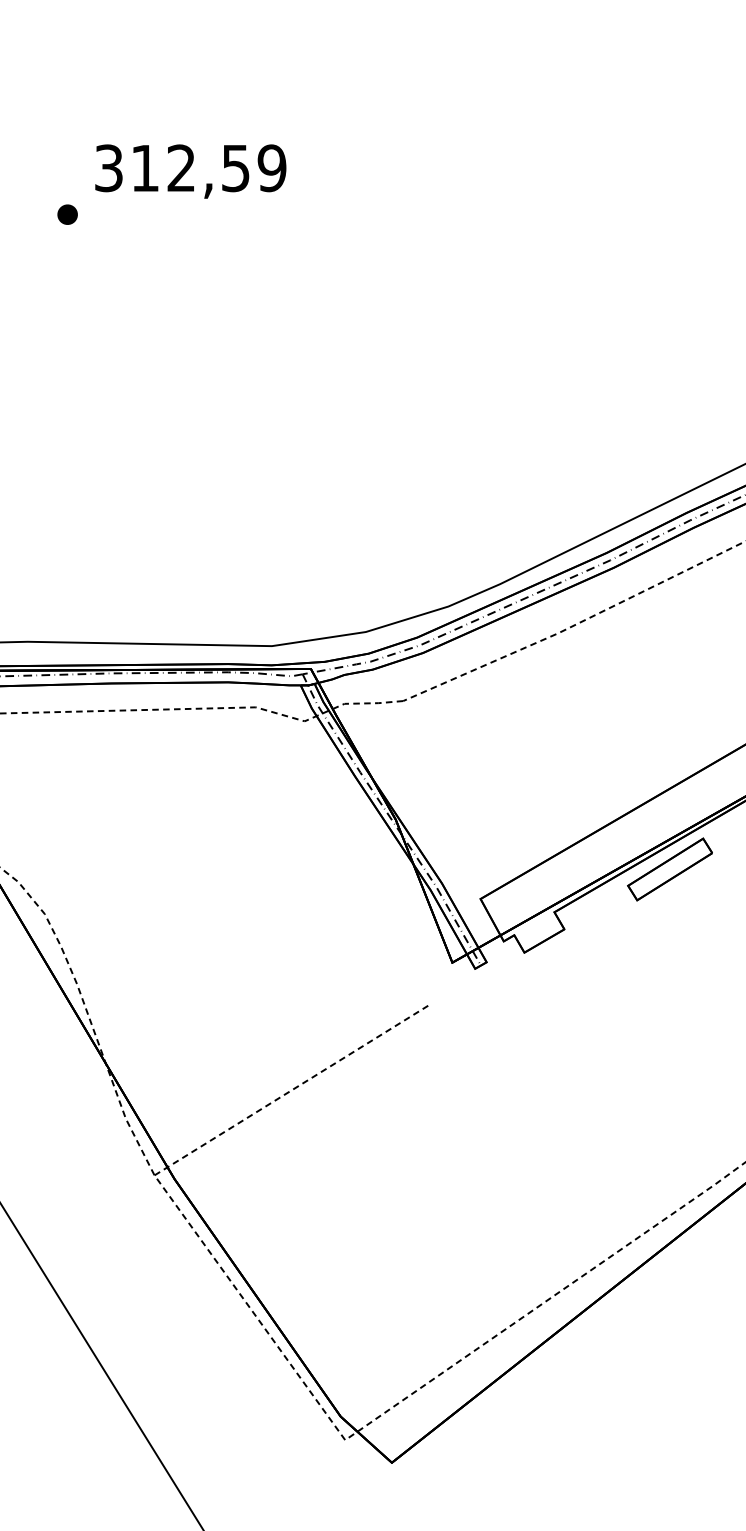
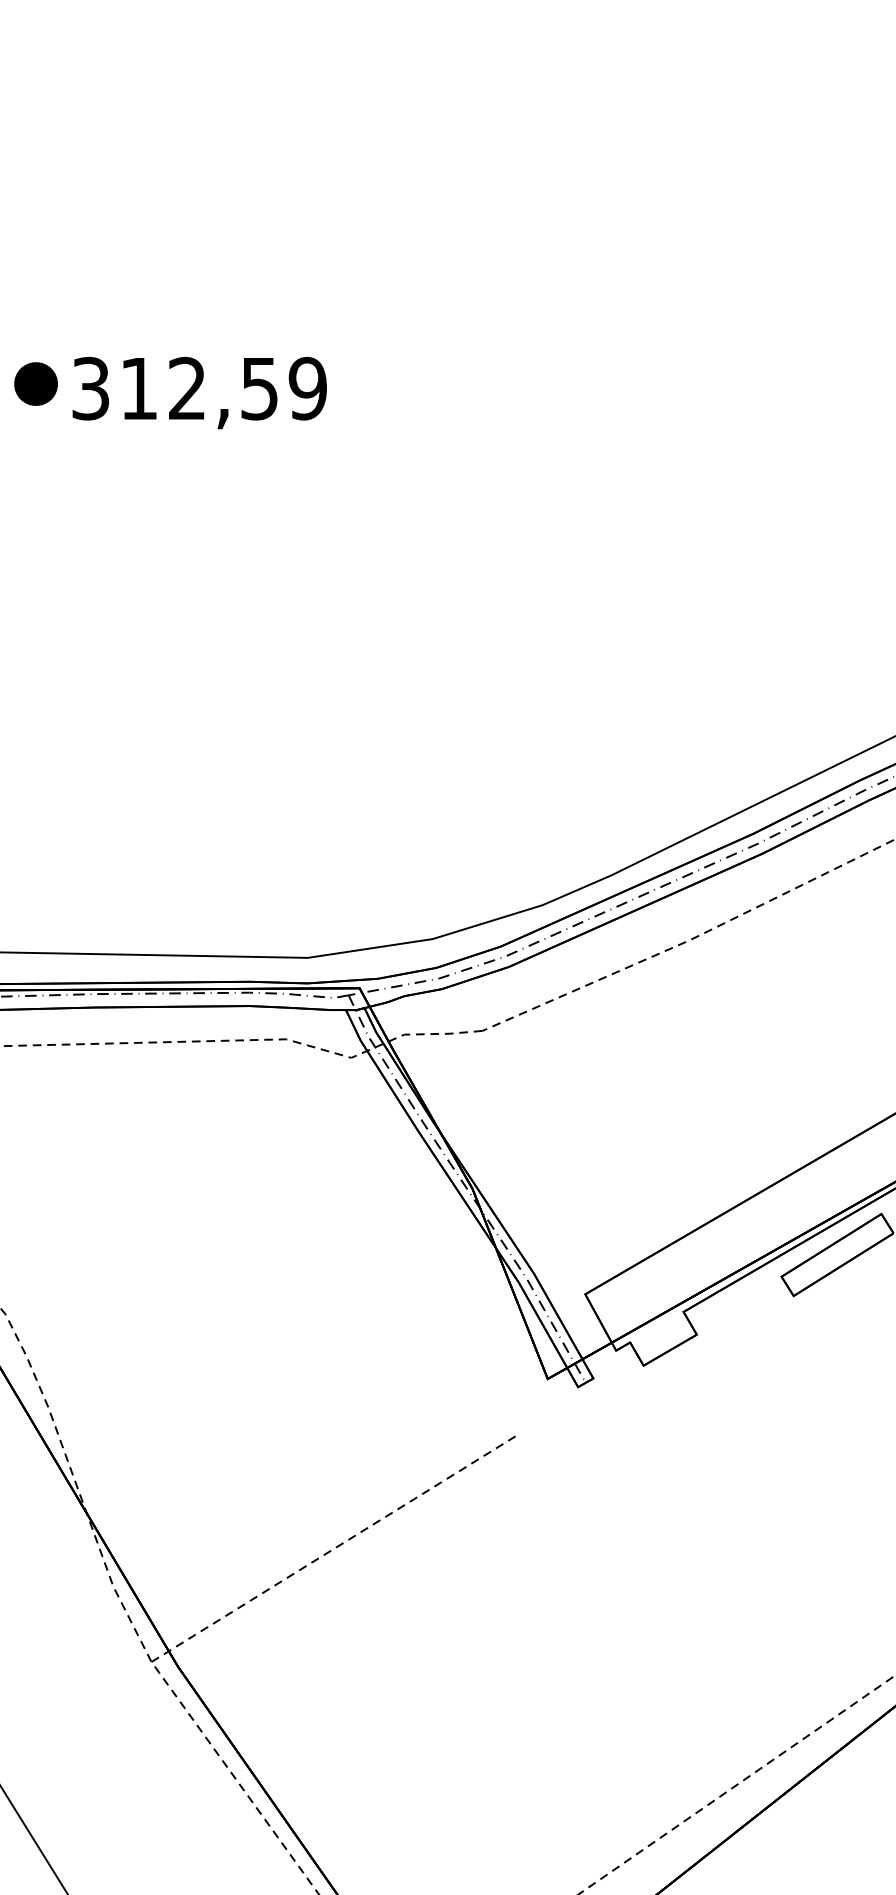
text: (190, 171) -> (199, 392), moved
part: (67, 214) -> (35, 383), size x1.6

